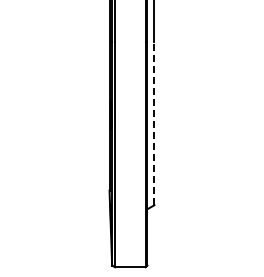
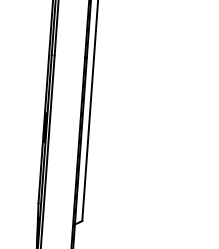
line: (154, 123) -> (88, 139), dashed -> solid

